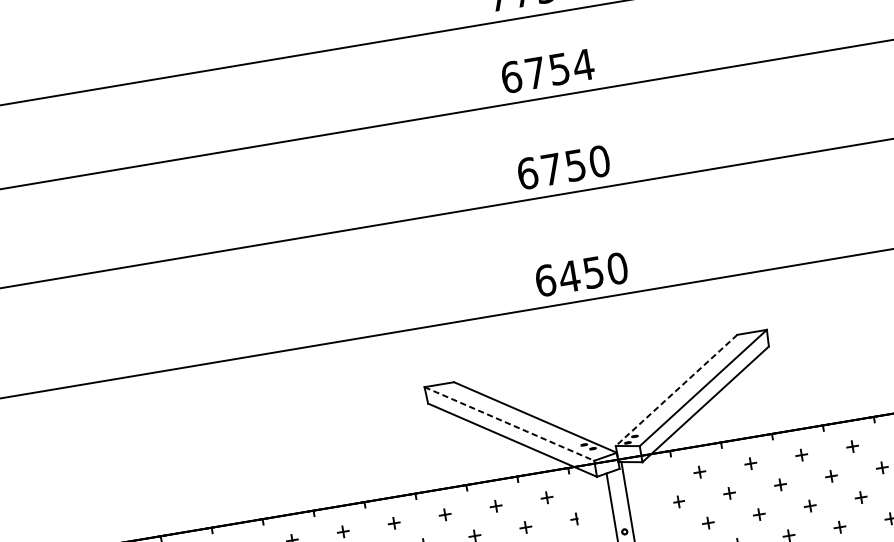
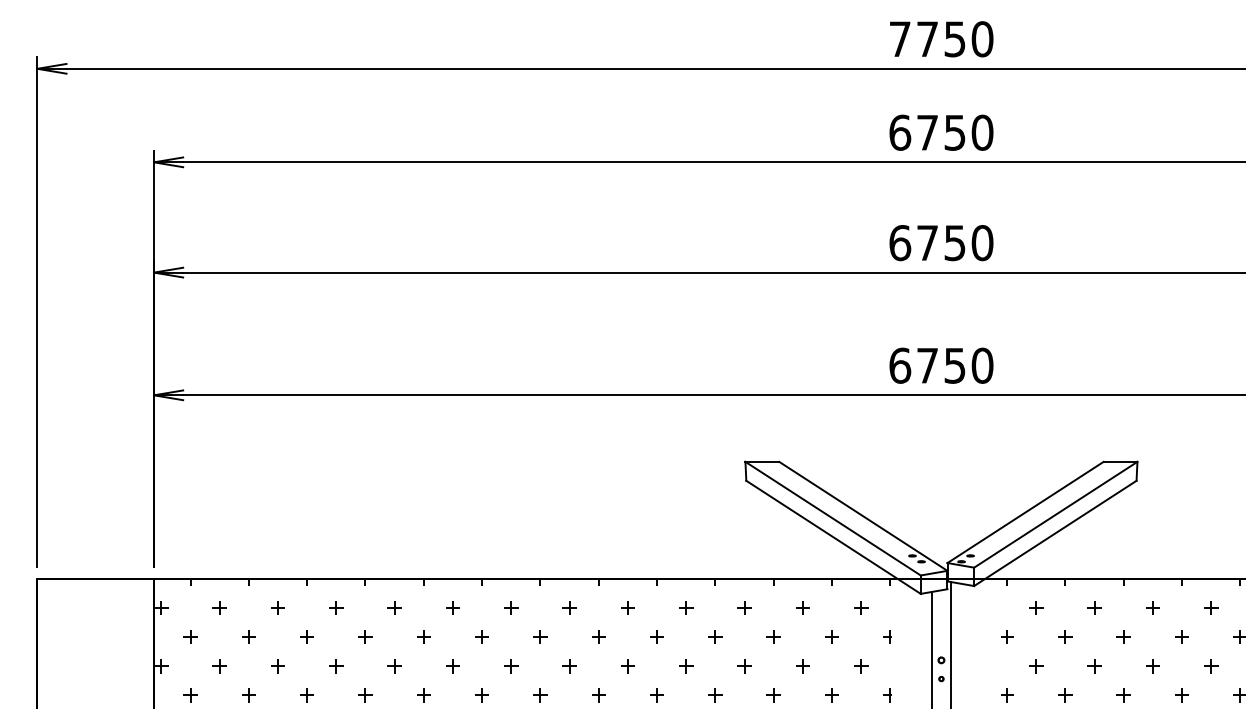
text: (583, 64) -> (982, 132), 6754 -> 6750
text: (569, 276) -> (927, 365), 6450 -> 6750
line: (676, 390) -> (1025, 512), dashed -> solid
line: (509, 423) -> (833, 518), dashed -> solid

